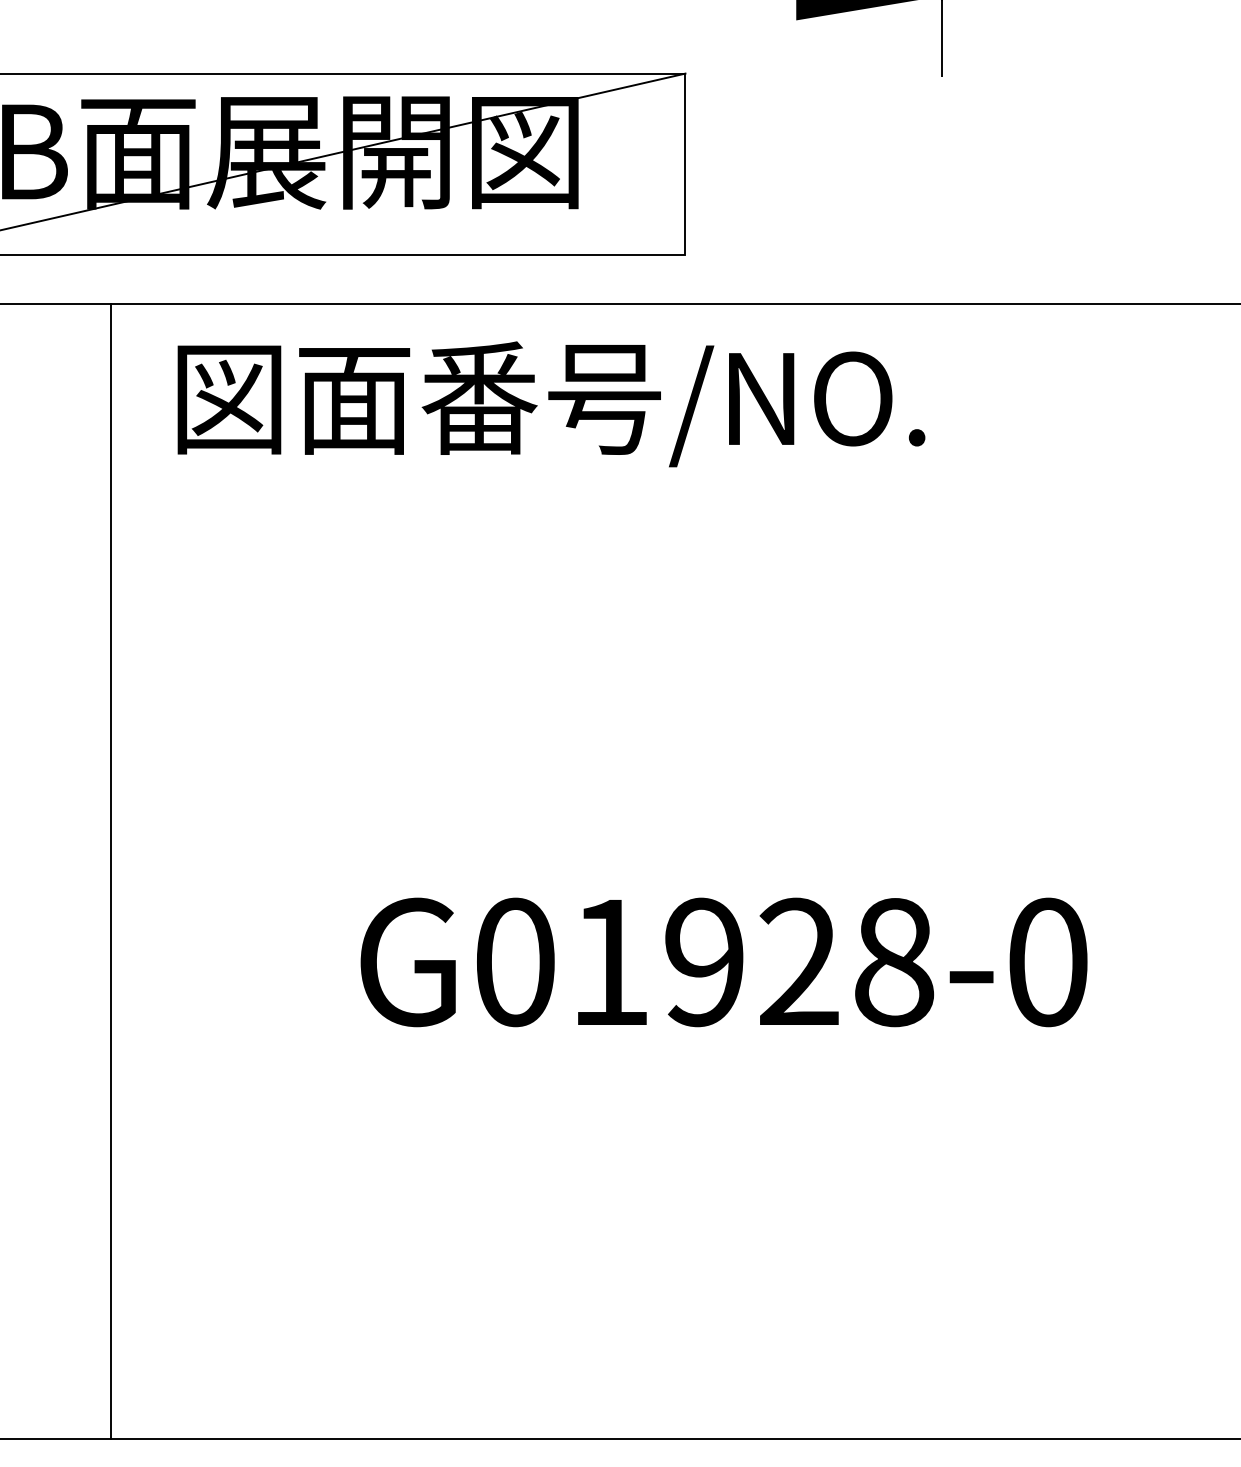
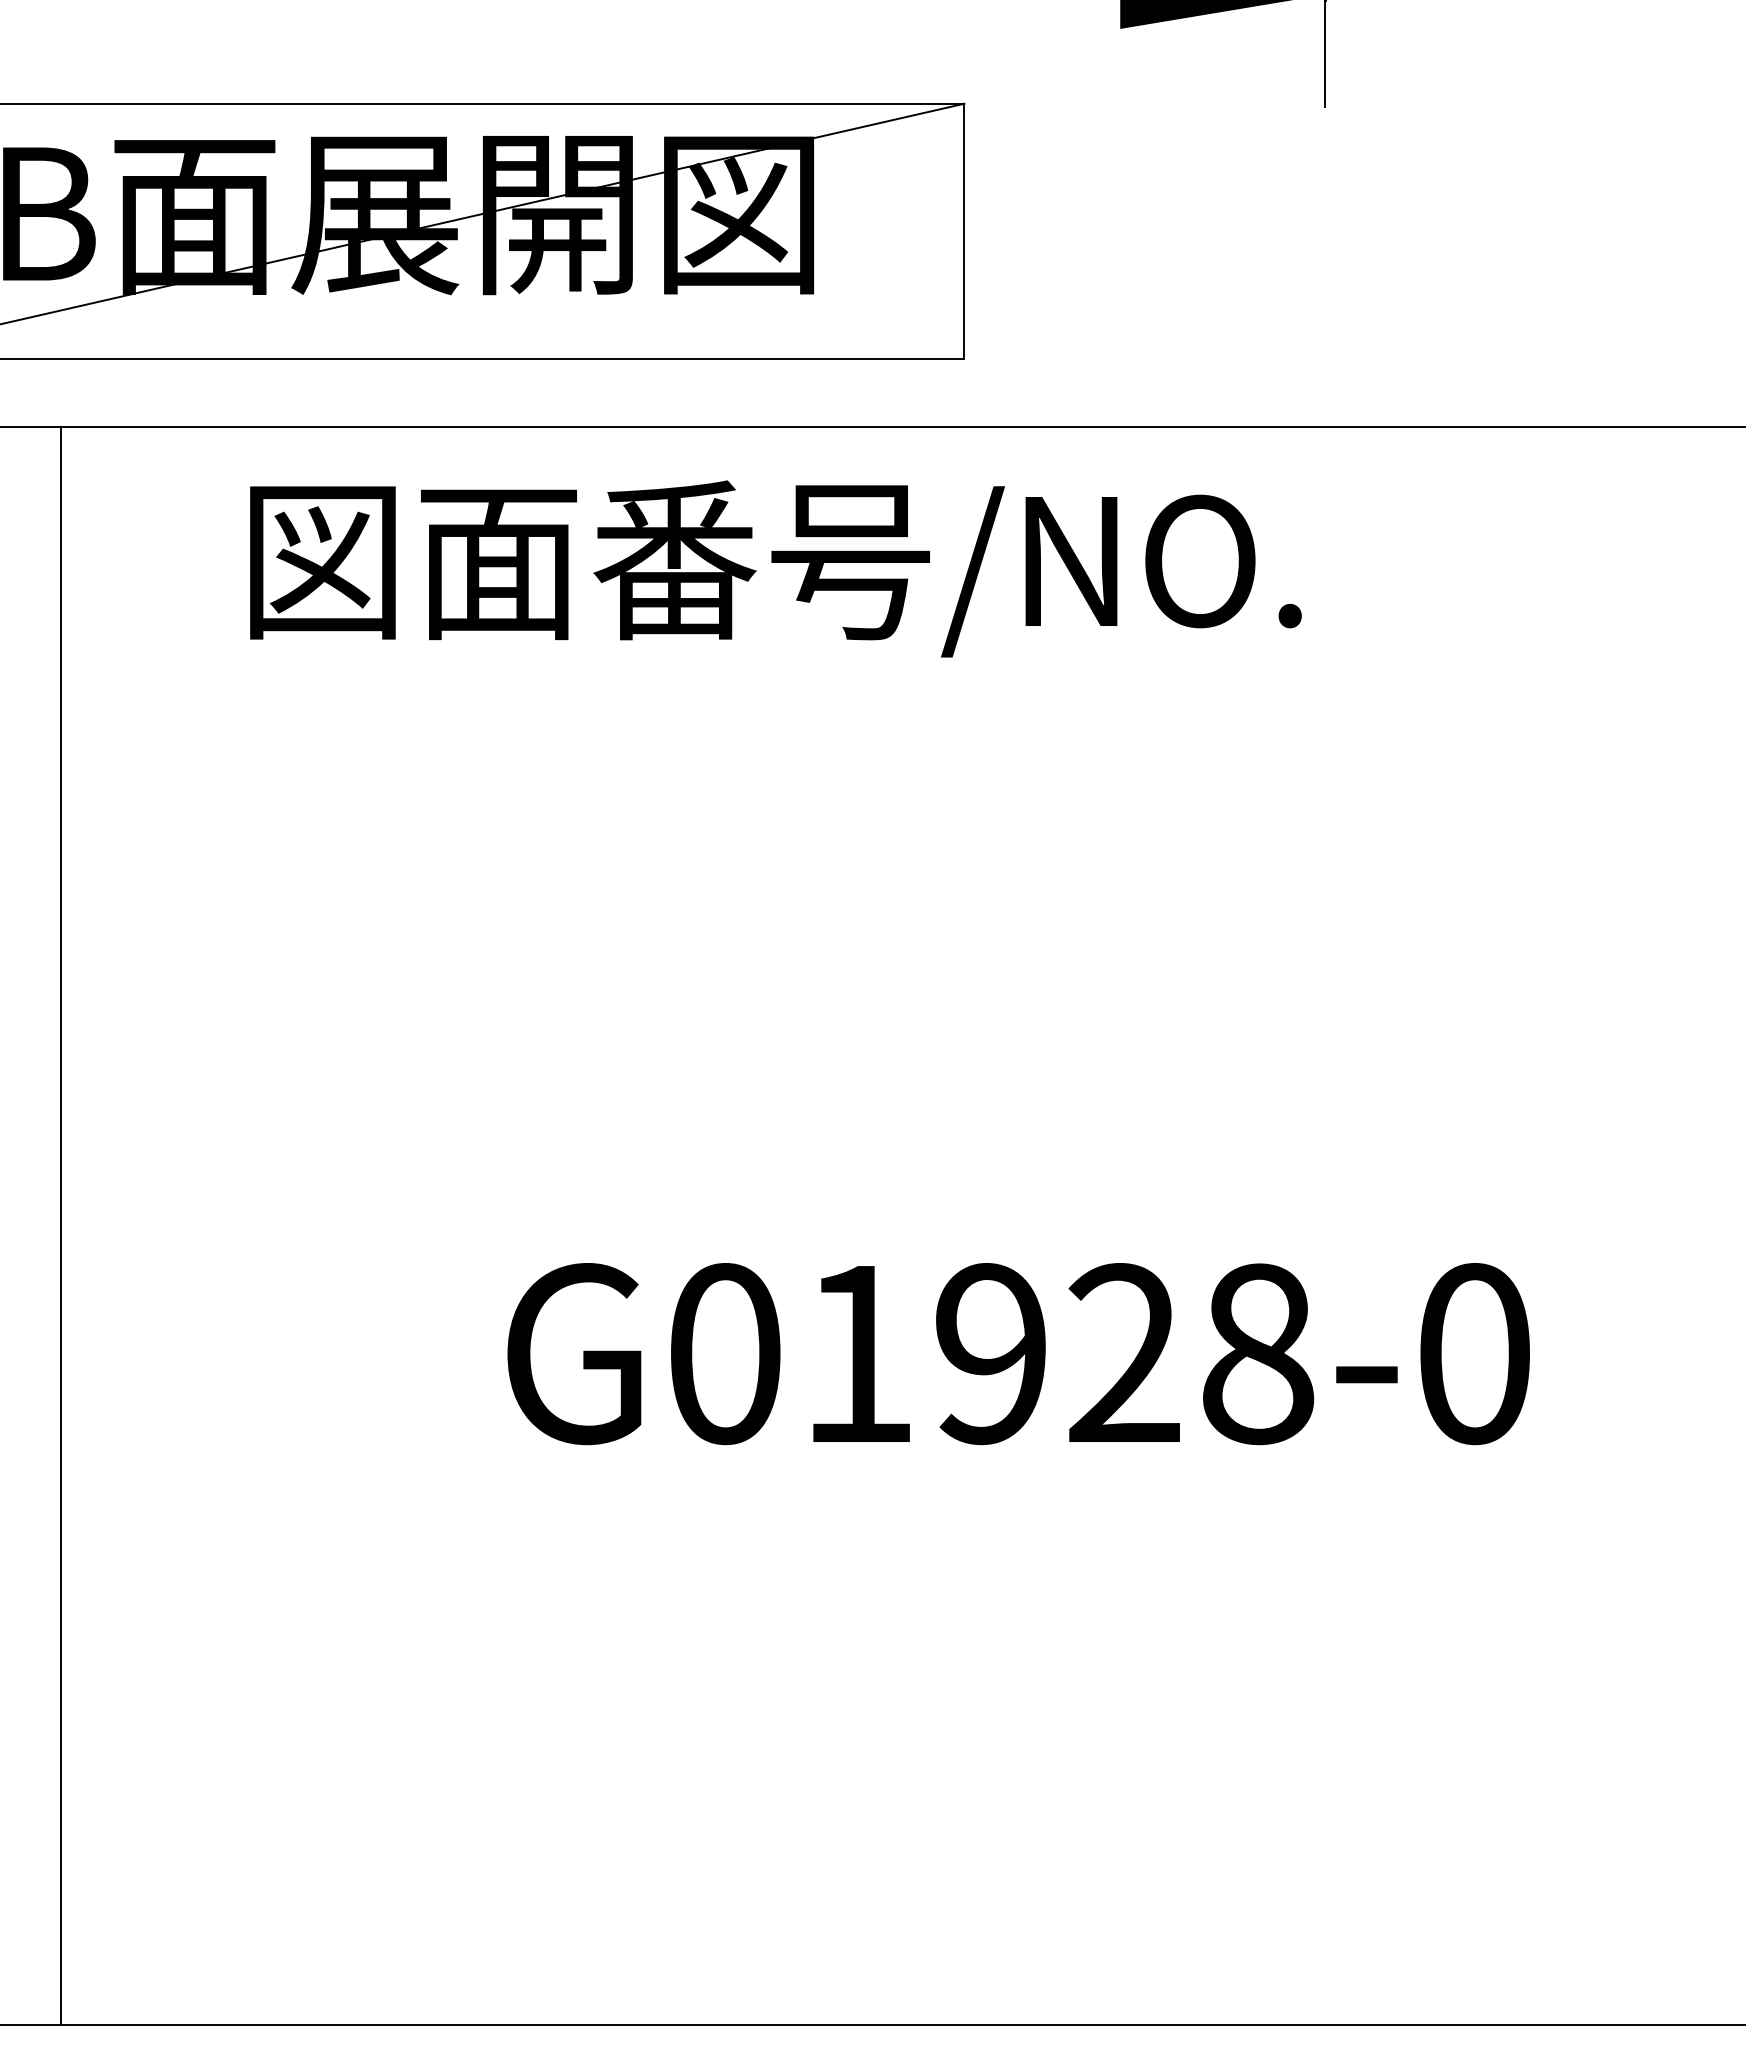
line: (111, 871) -> (60, 1225), moved

